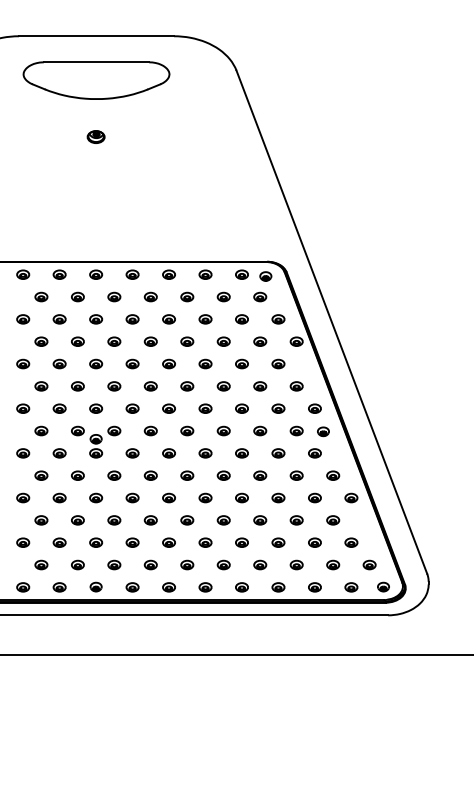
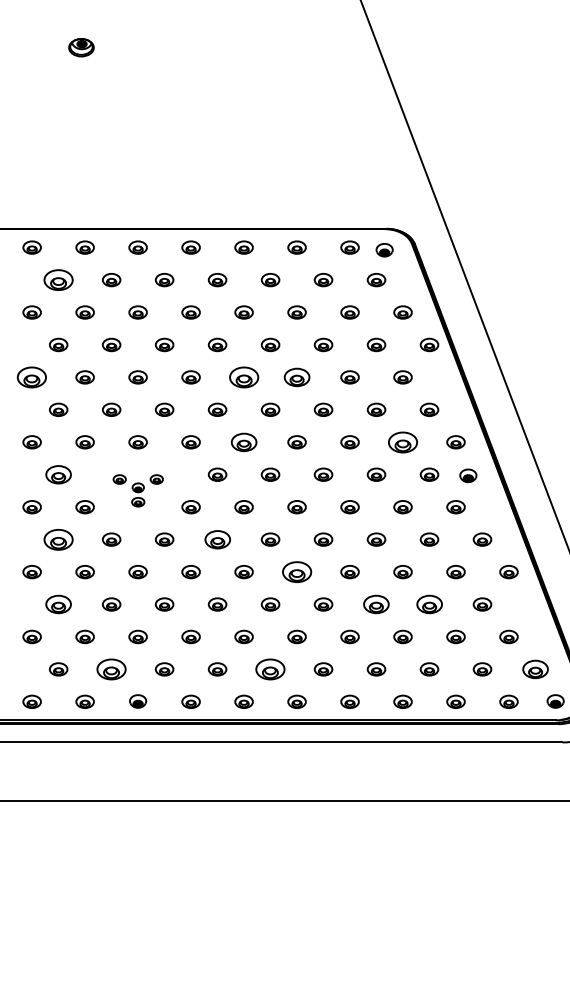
part: (95, 136) -> (80, 46), moved
part: (41, 296) -> (58, 279), size x1.6
part: (23, 363) -> (32, 376), size x1.6
part: (168, 363) -> (243, 376), size x1.6
part: (205, 363) -> (297, 376), size x1.4
part: (168, 408) -> (243, 441), size x1.4
part: (278, 408) -> (403, 441), size x1.6
part: (41, 430) -> (58, 473), size x1.4
part: (96, 441) -> (138, 489), size x0.7
part: (41, 475) -> (58, 539), size x1.6
part: (150, 475) -> (217, 539), size x1.4
part: (205, 497) -> (297, 571), size x1.6
part: (41, 520) -> (58, 604), size x1.4
part: (260, 520) -> (376, 604), size x1.4
part: (296, 520) -> (429, 604), size x1.4
part: (77, 564) -> (111, 668), size x1.6
part: (187, 564) -> (270, 668), size x1.6
part: (369, 564) -> (535, 668), size x1.4

